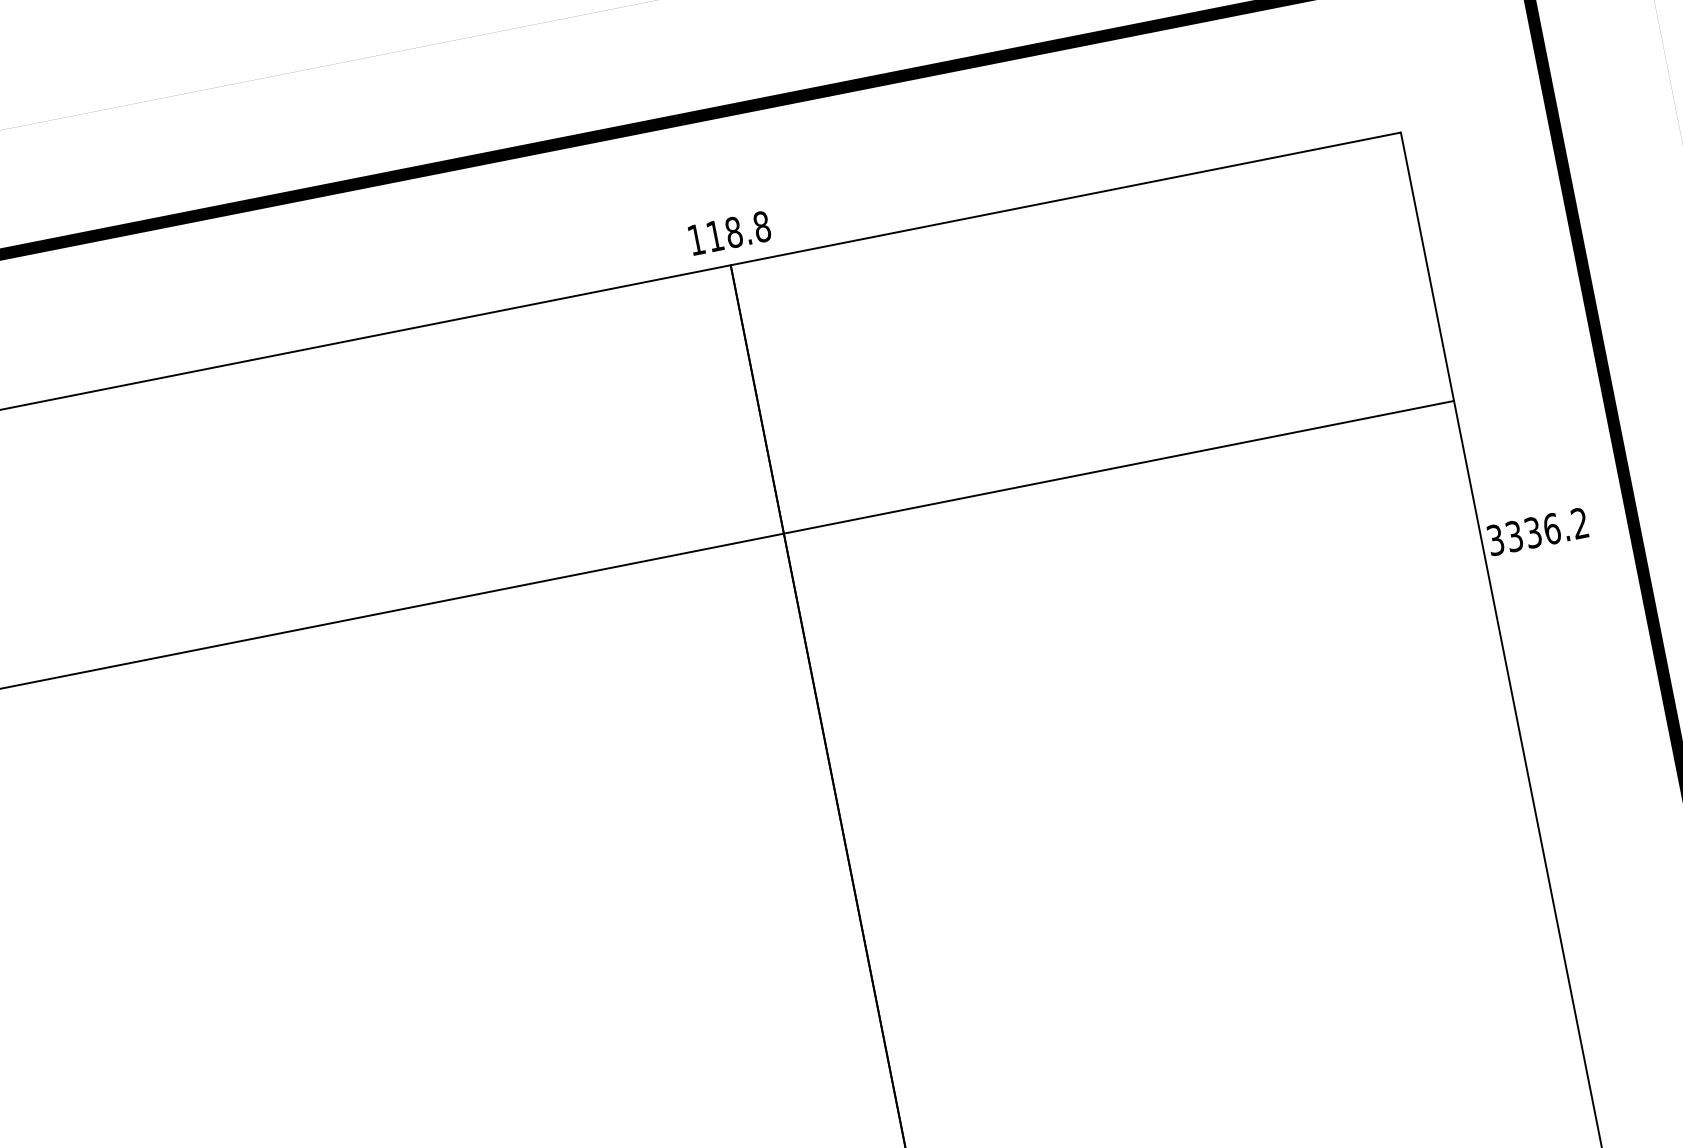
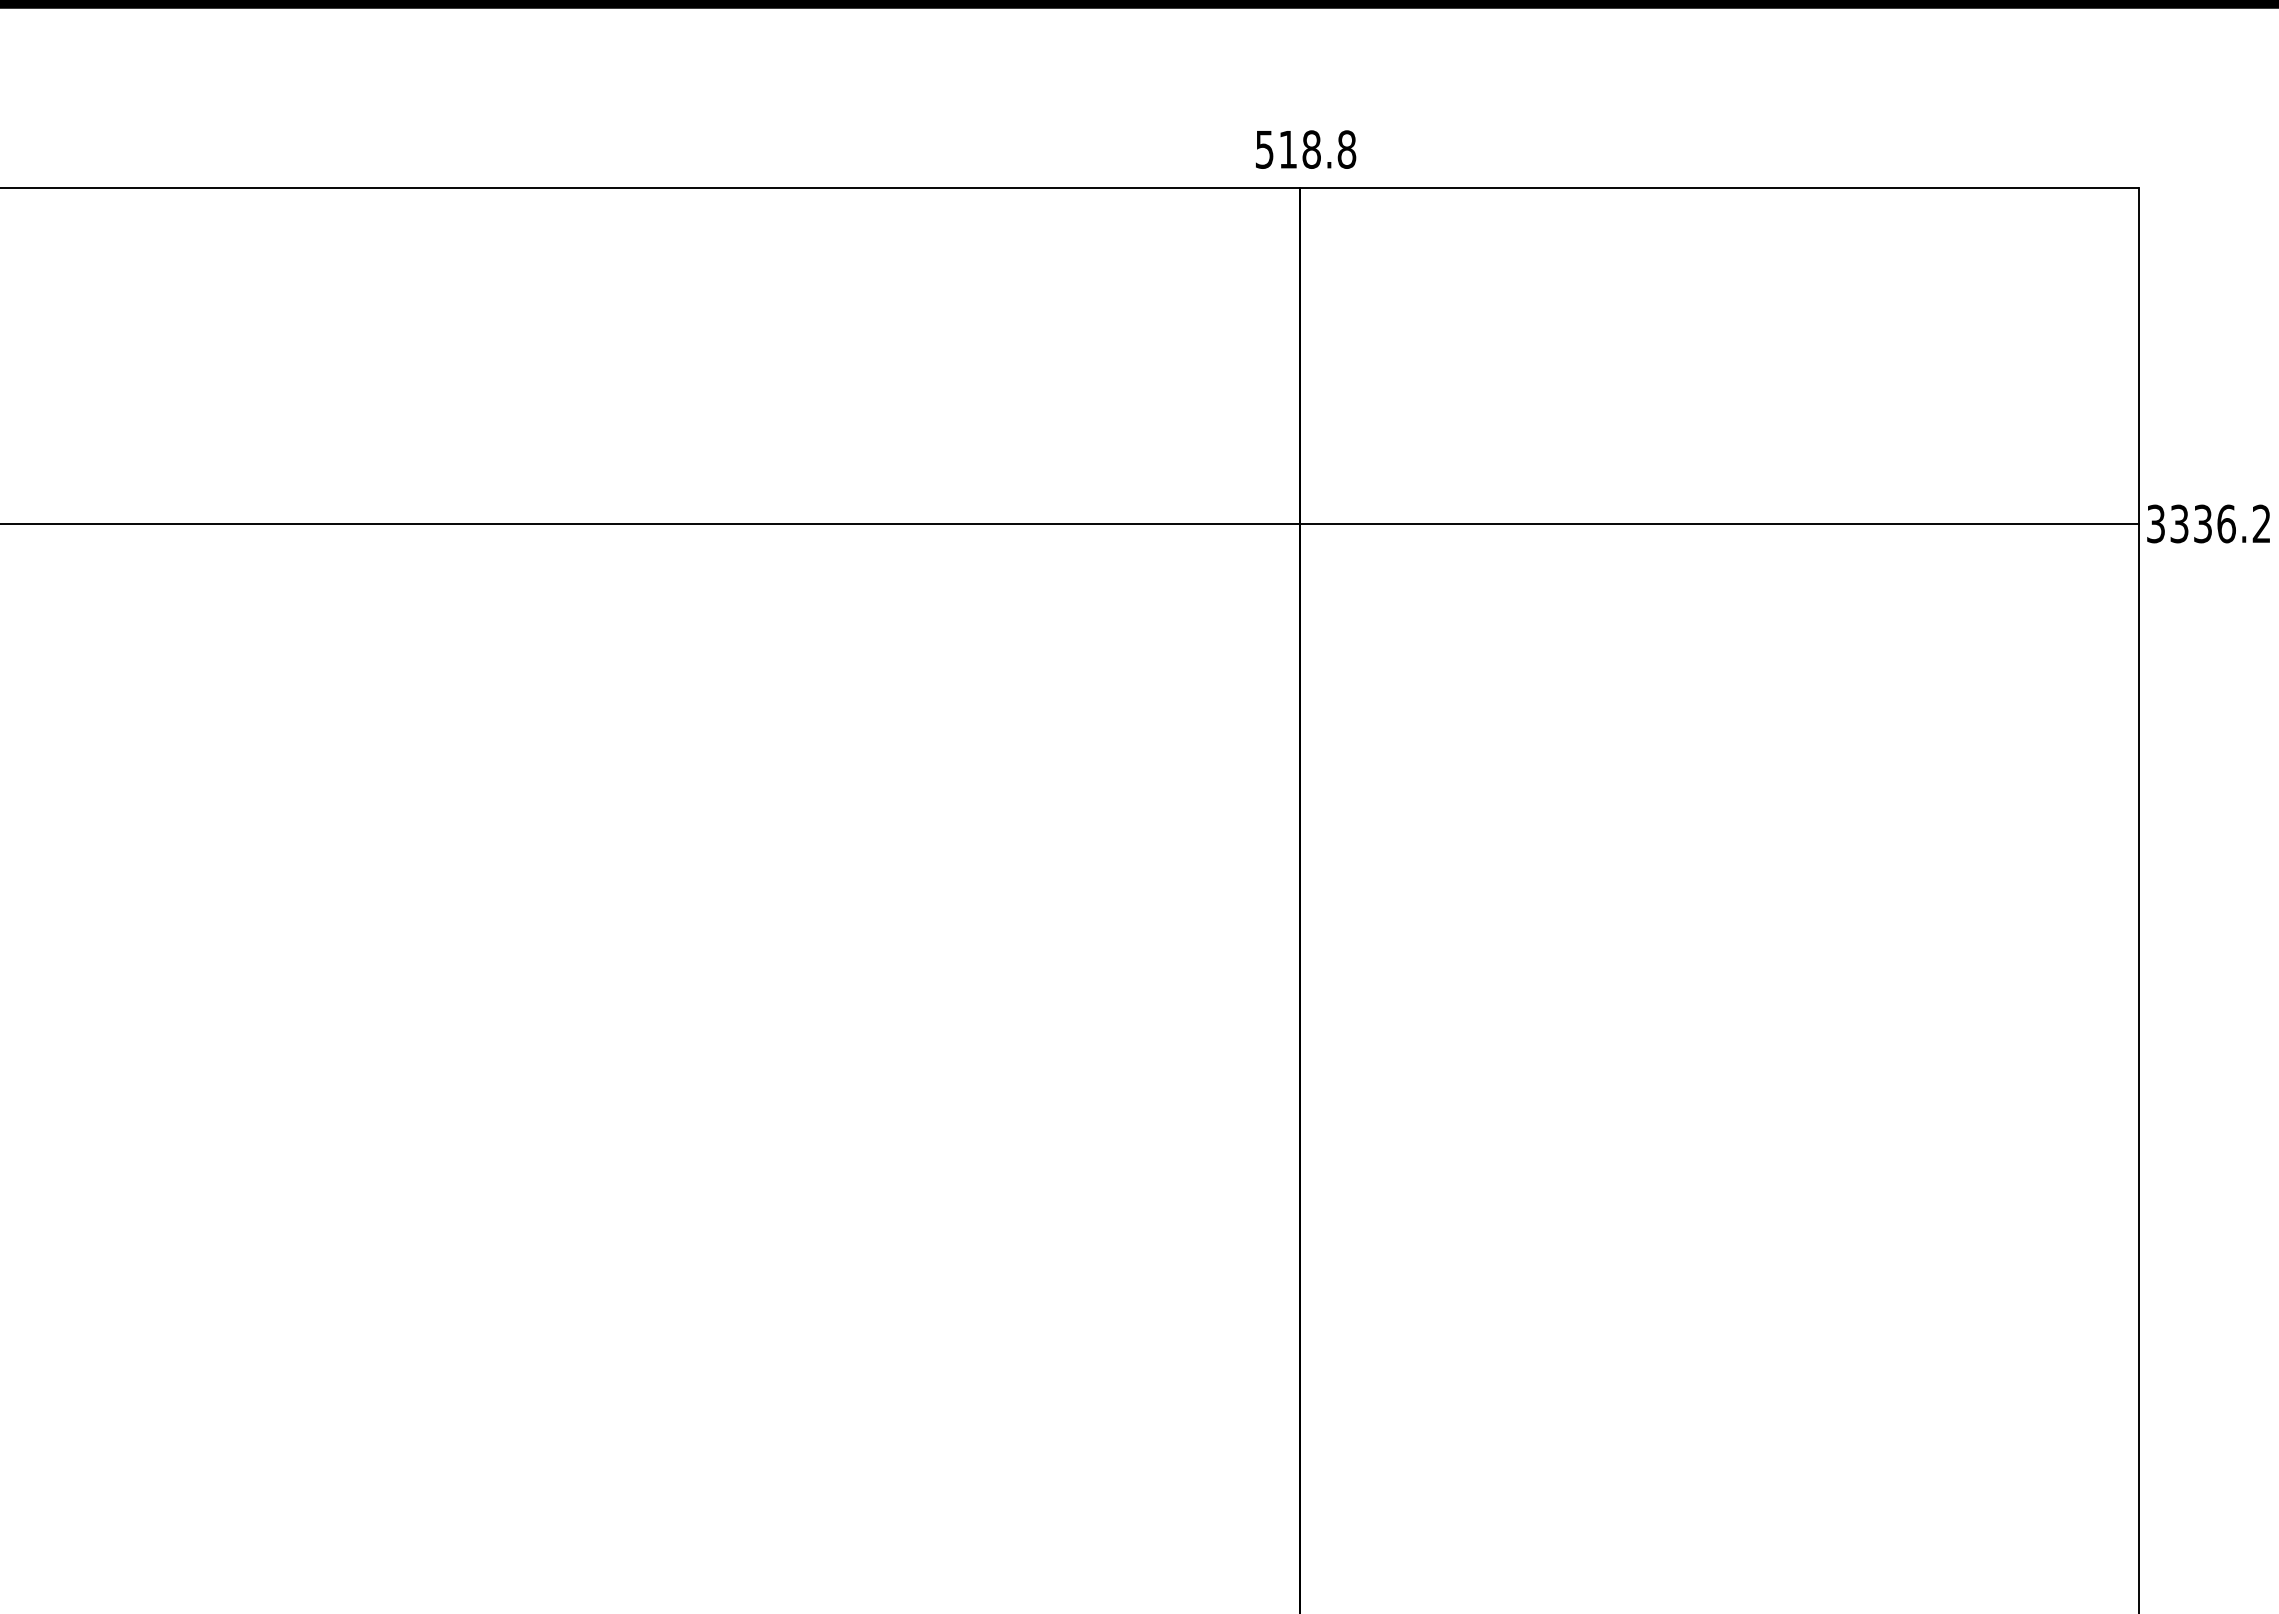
text: (696, 239) -> (1264, 149), 118.8 -> 518.8
text: (1537, 531) -> (2208, 523), moved

